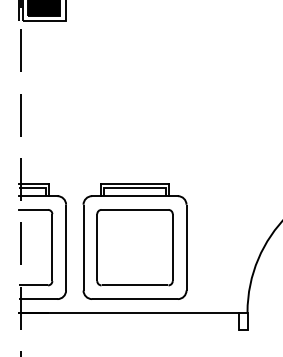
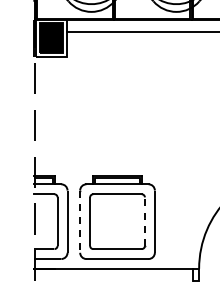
line: (83, 247) -> (80, 221), solid -> dashed
line: (172, 248) -> (144, 222), solid -> dashed

